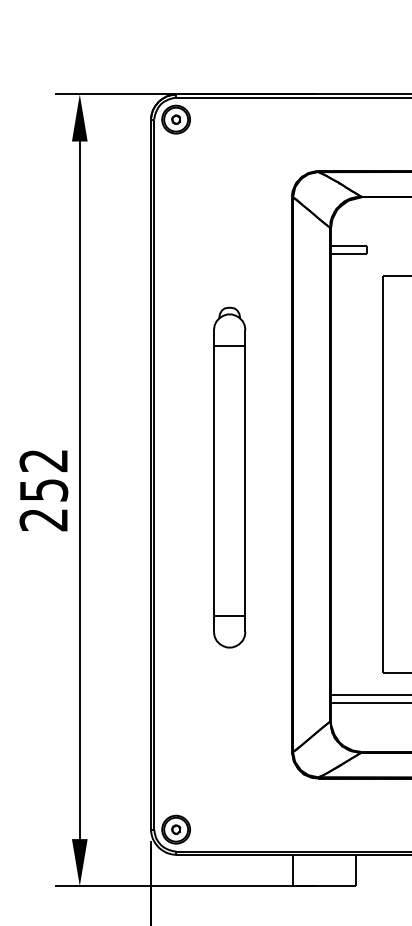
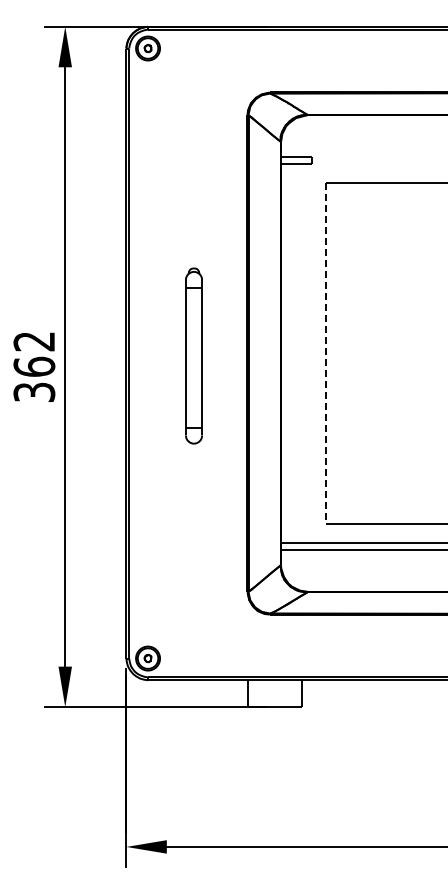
line: (382, 474) -> (325, 353), solid -> dashed
part: (229, 476) -> (193, 355), size x0.6
text: (43, 504) -> (34, 379), 252 -> 362

